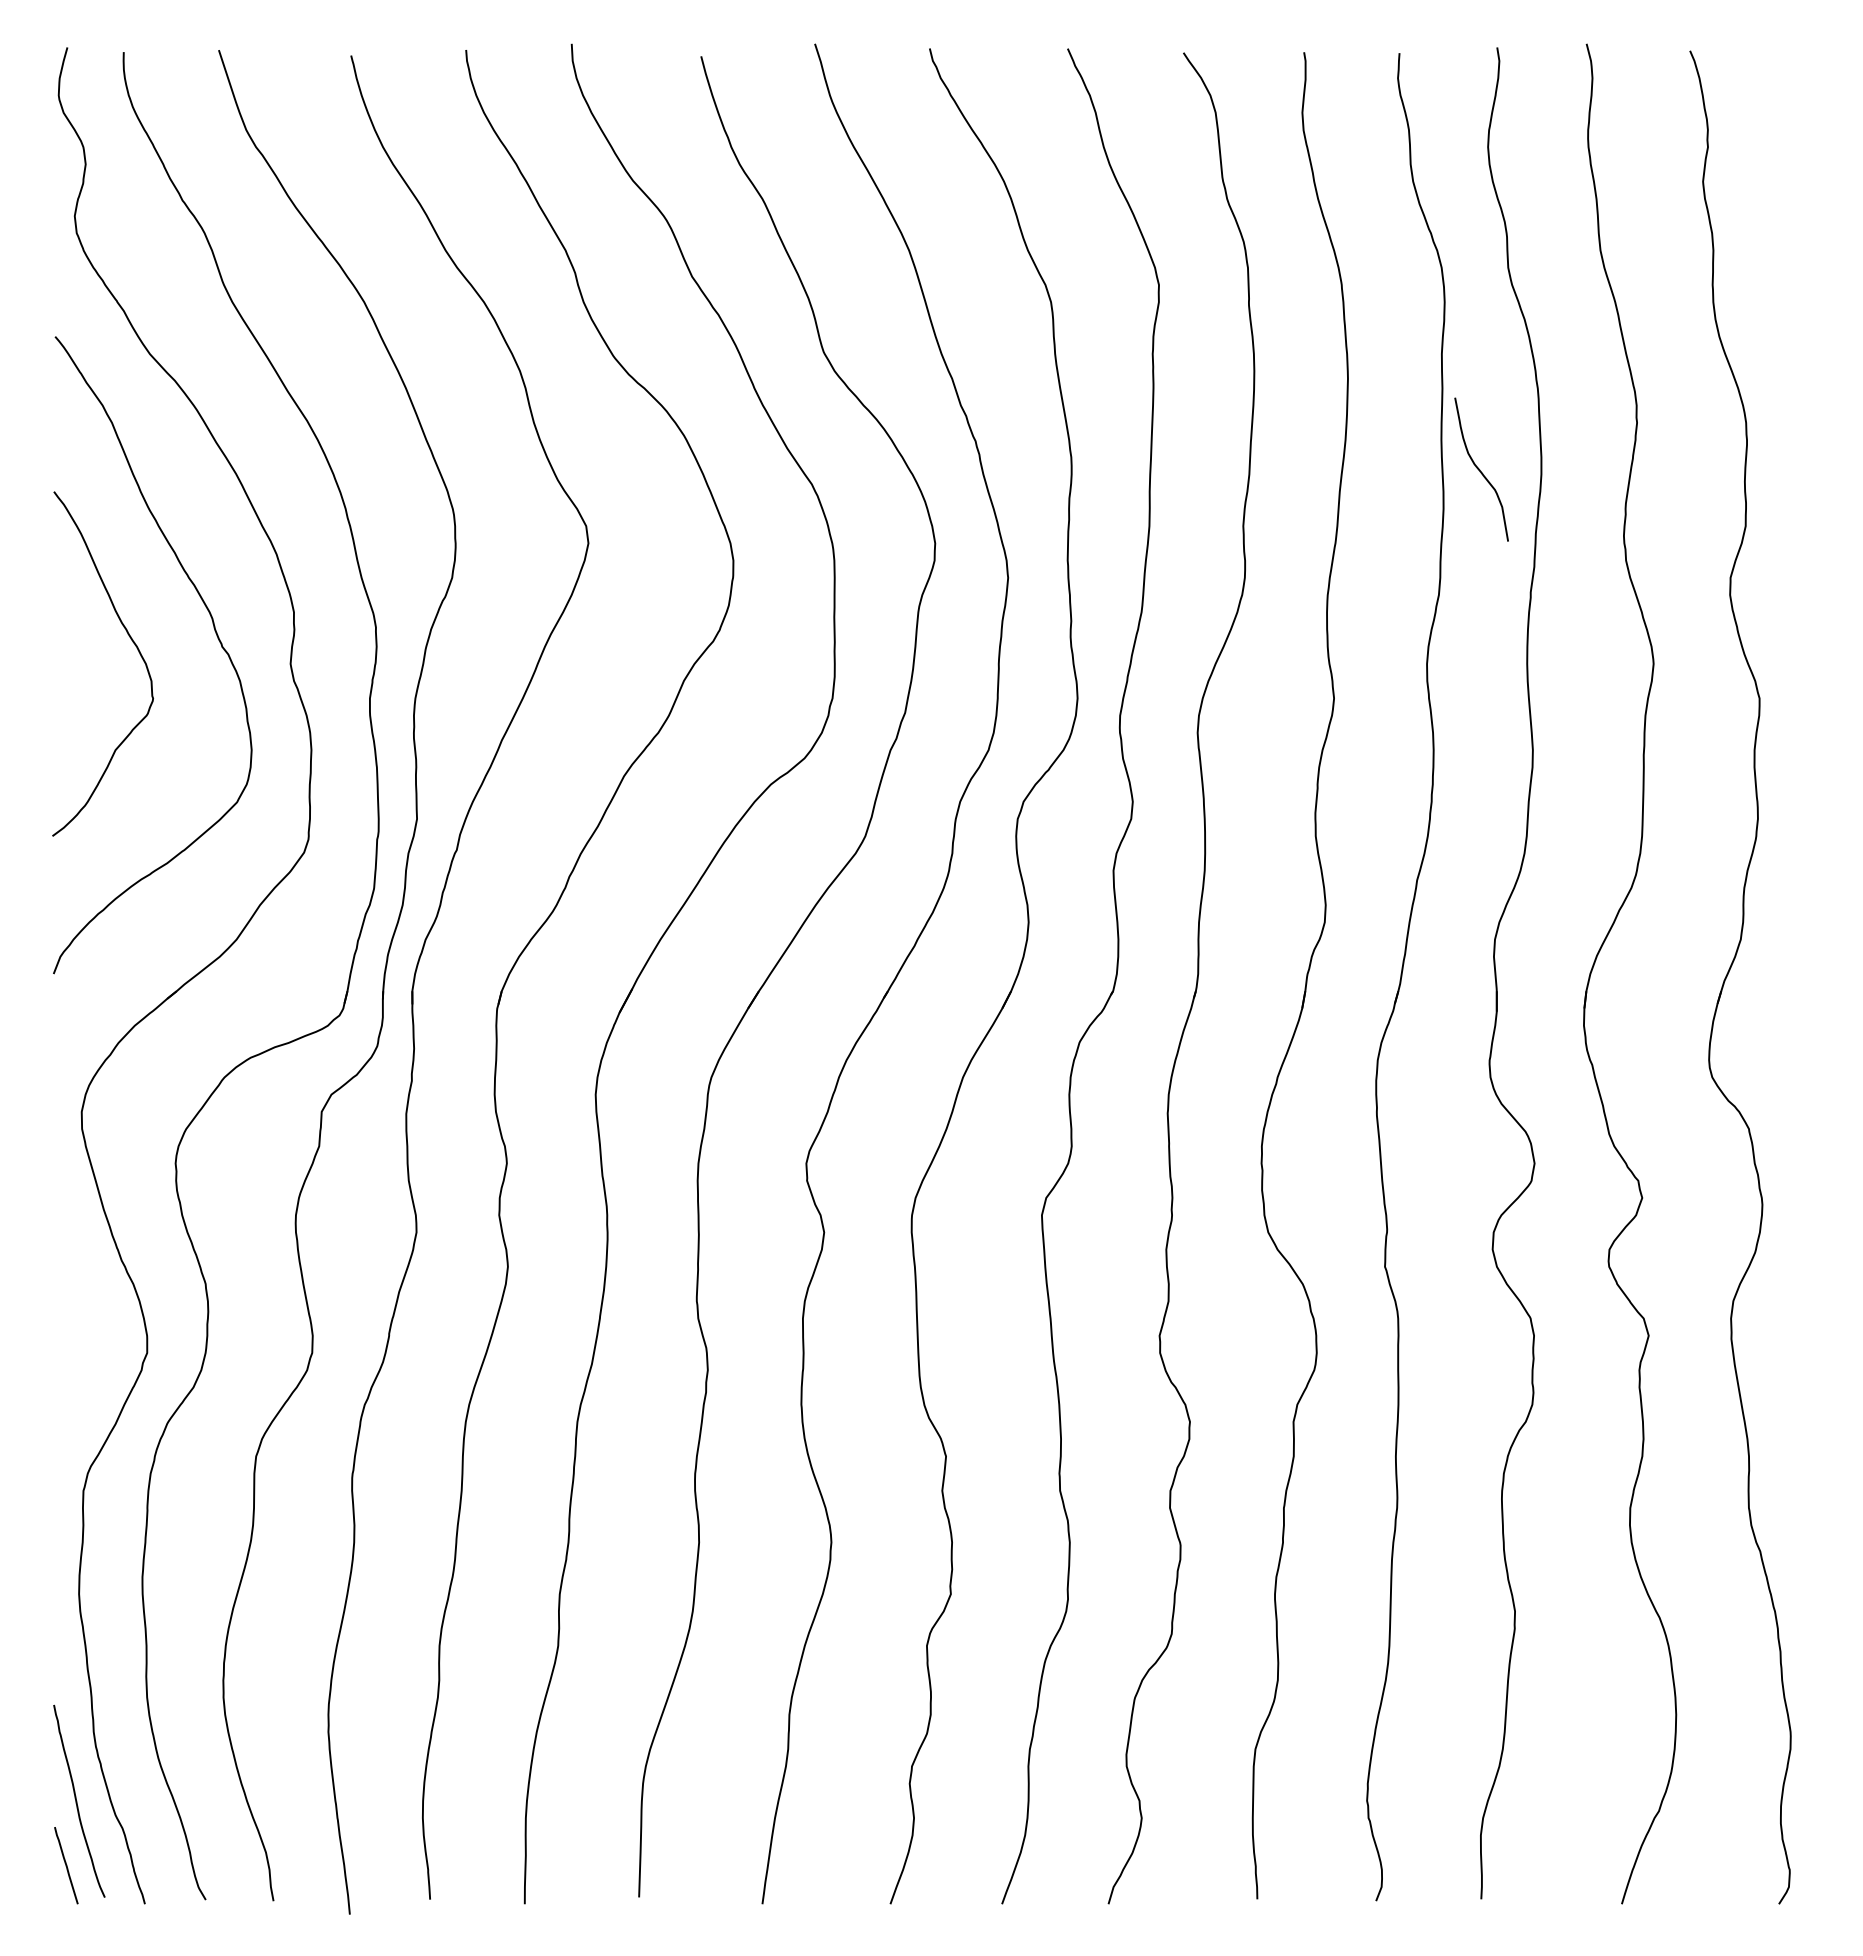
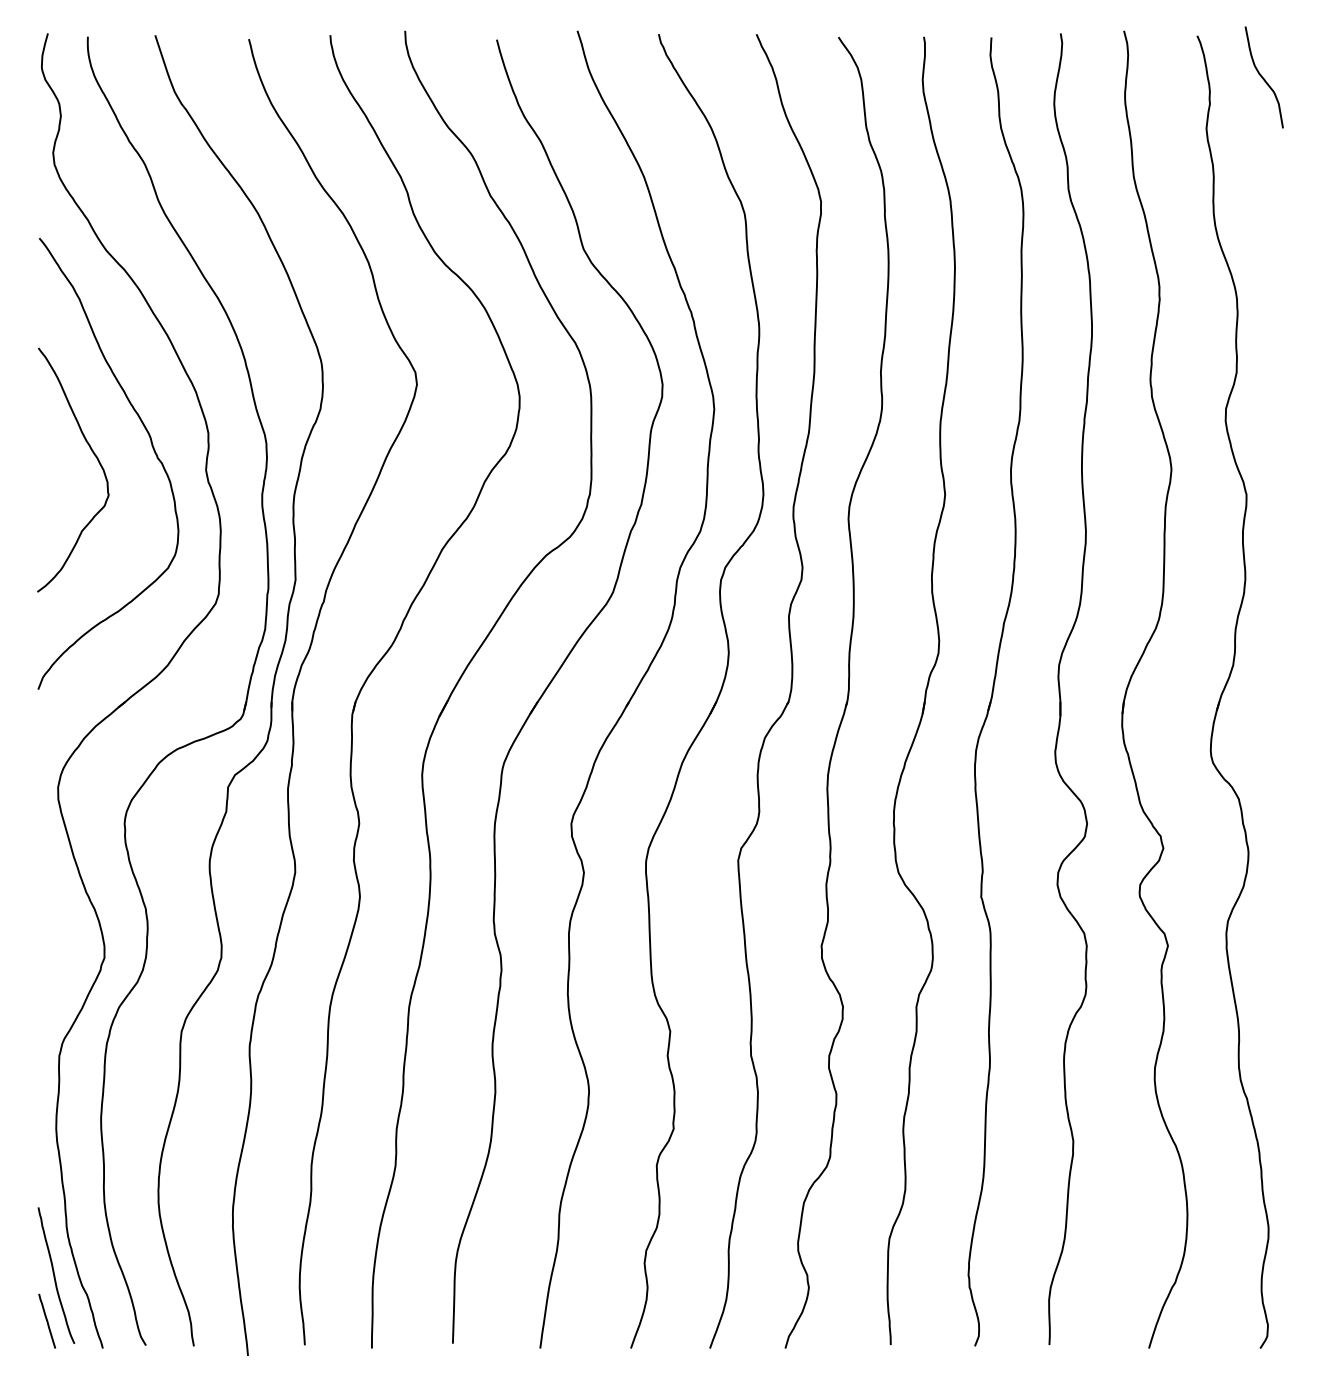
curve: (1480, 469) -> (1263, 77), moved

